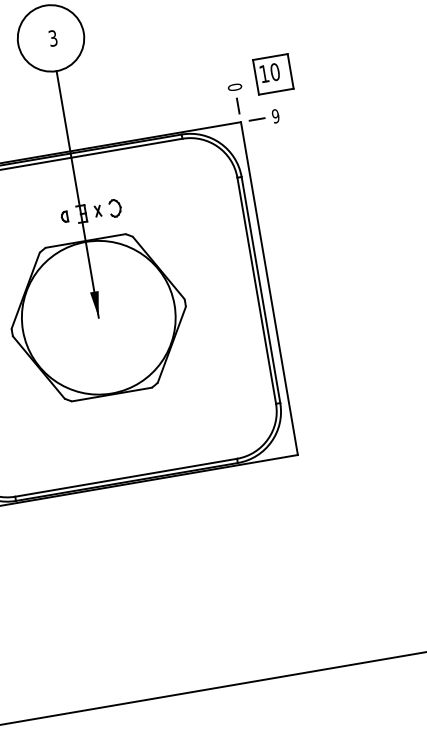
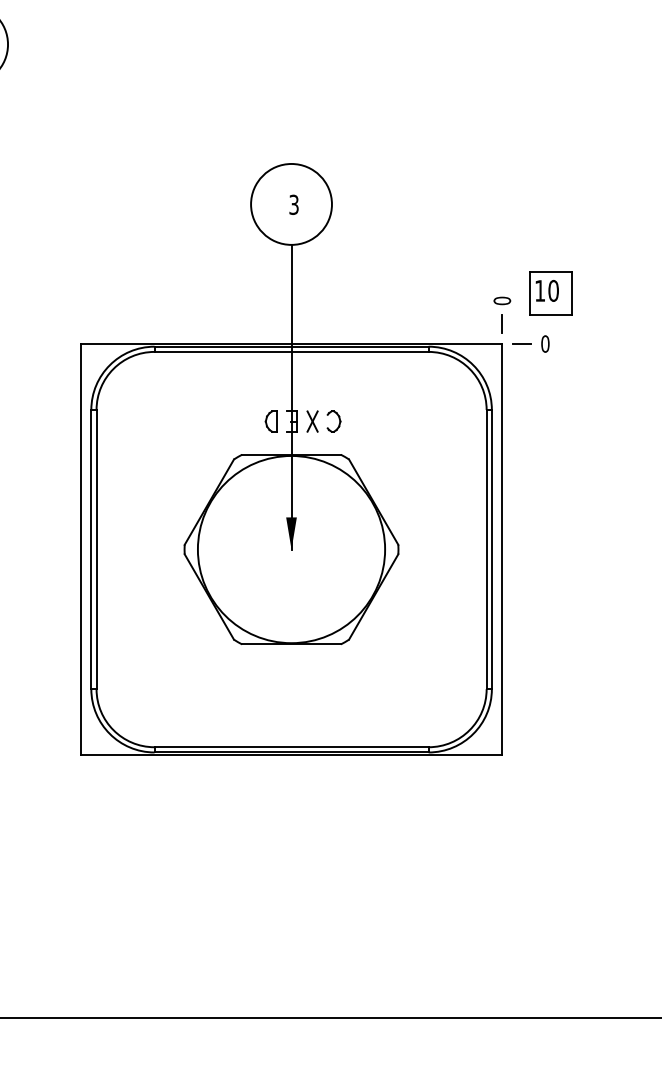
text: (275, 115) -> (545, 343), 9 -> 0
part: (98, 211) -> (312, 421), size x1.67
part: (64, 217) -> (270, 421), size x1.67

